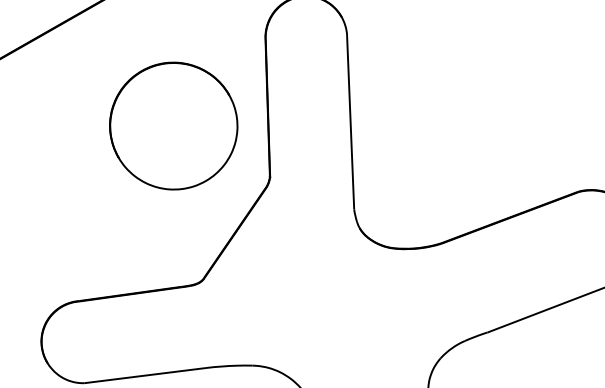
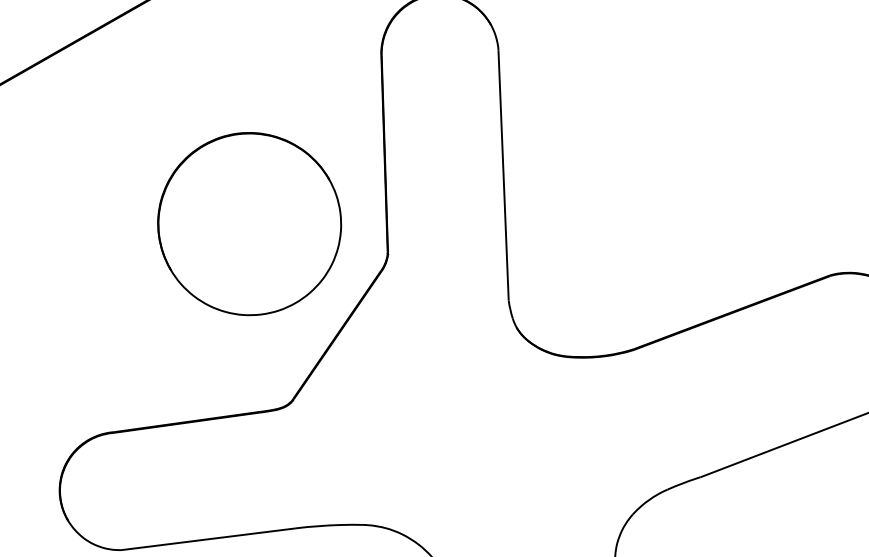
part: (173, 125) -> (249, 223), moved

